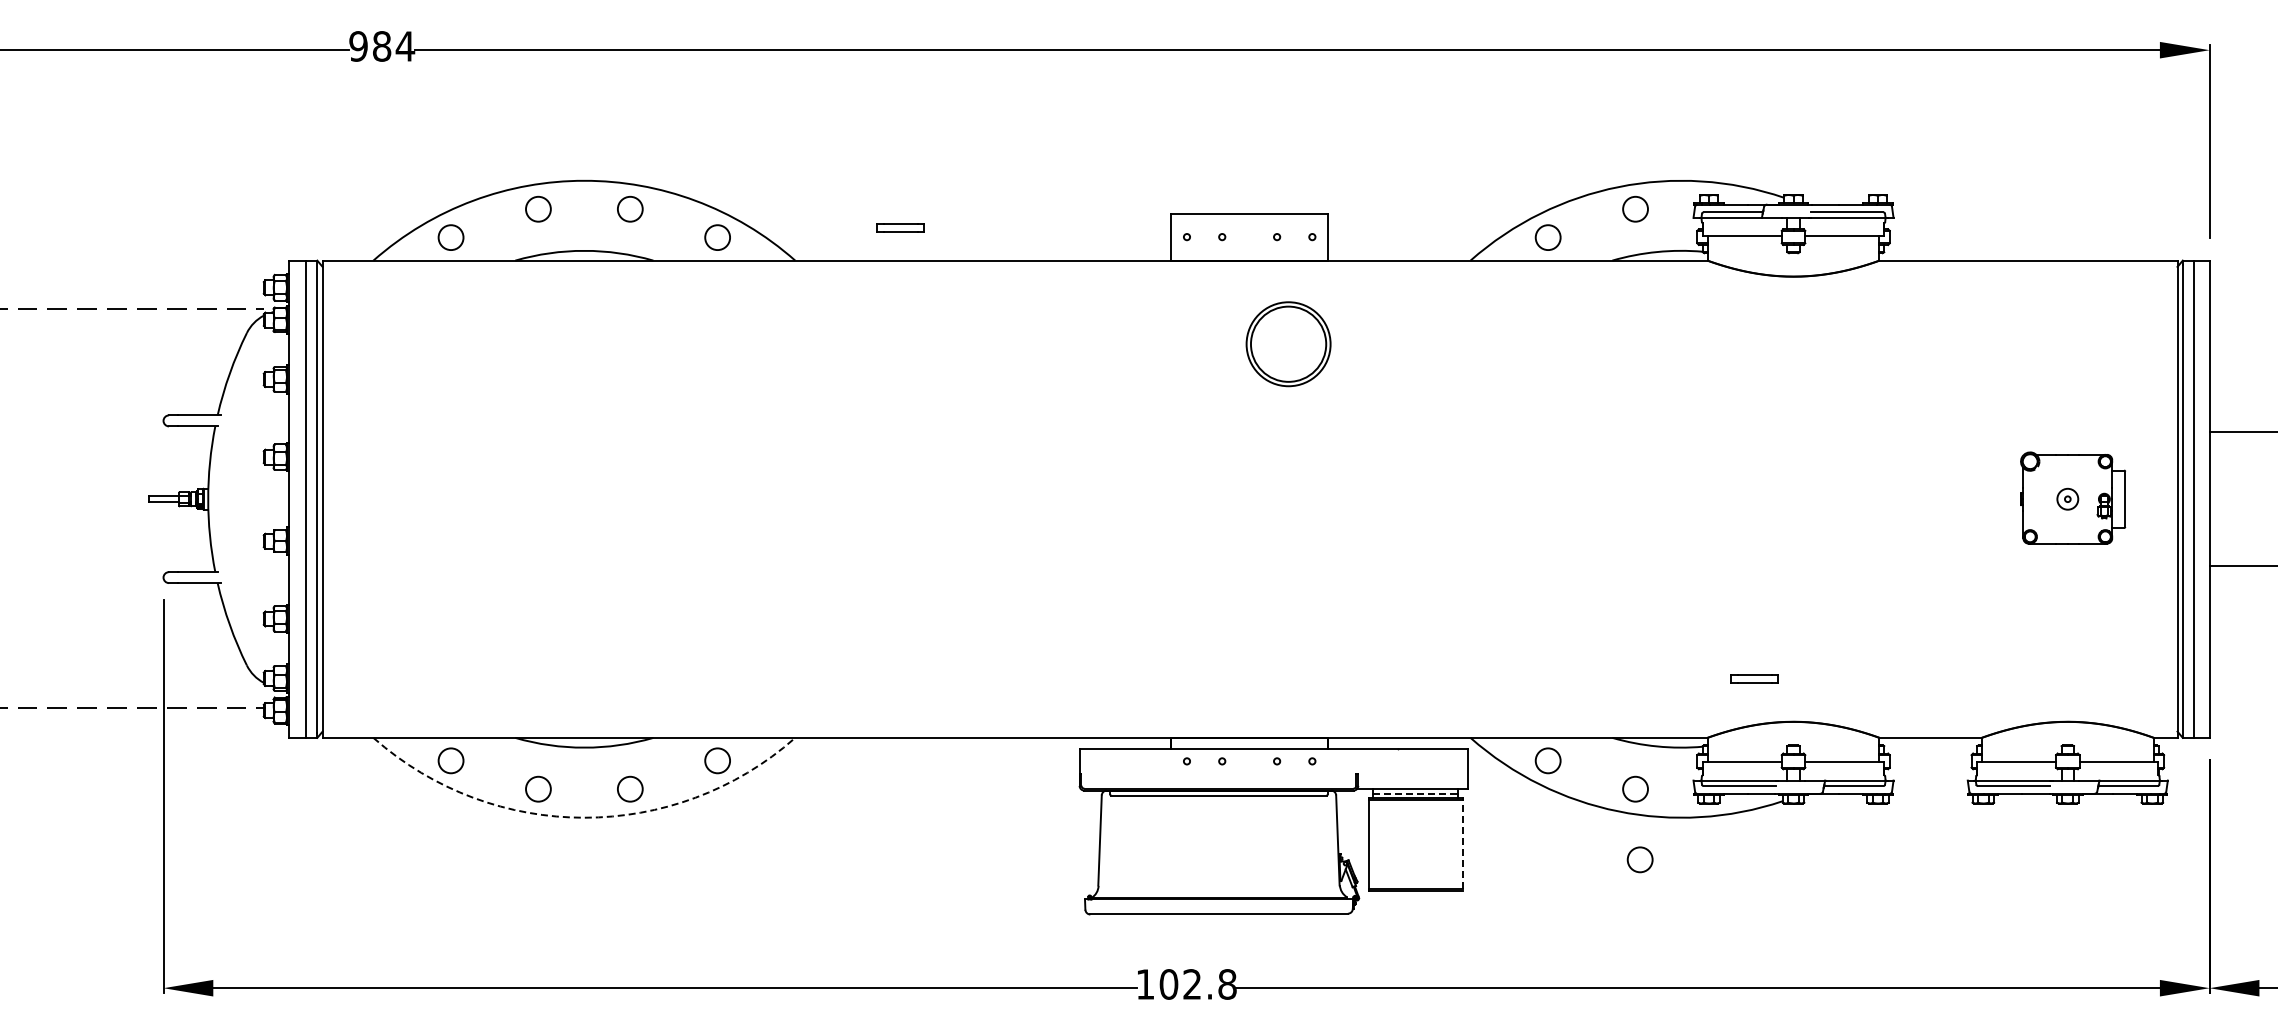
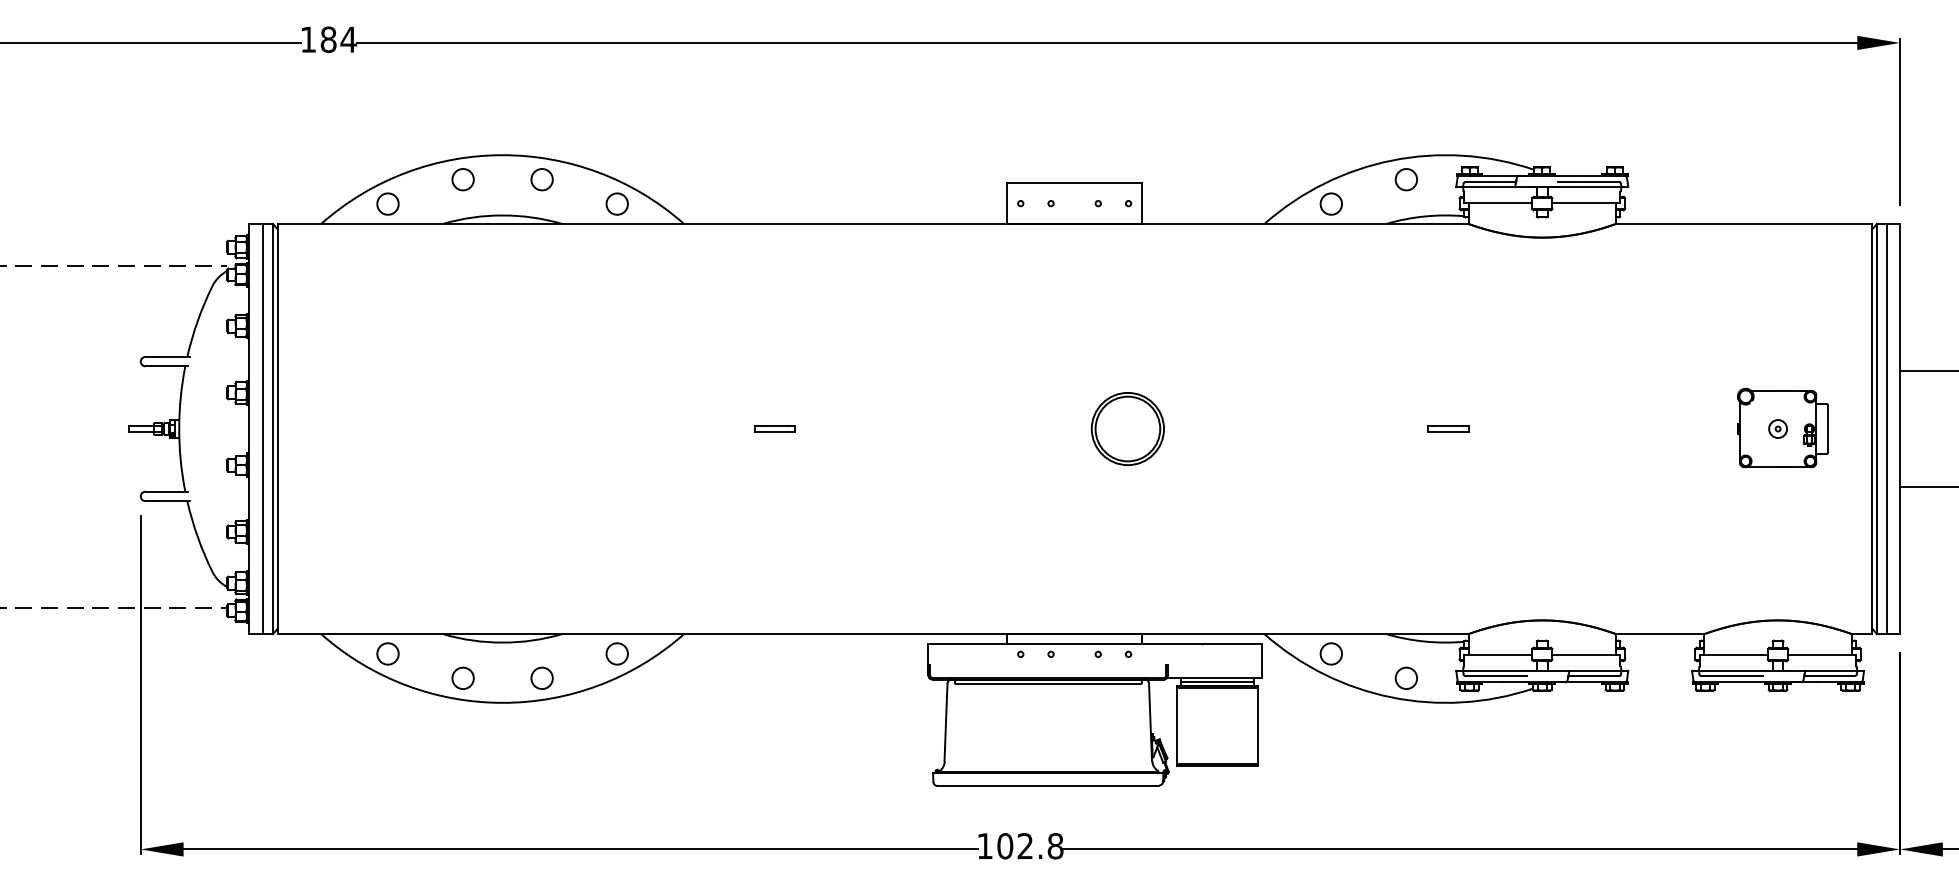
text: (358, 46) -> (308, 39), 984 -> 184
part: (900, 227) -> (774, 428), moved
part: (1288, 344) -> (1127, 429), moved
part: (1754, 678) -> (1448, 428), moved
line: (1415, 793) -> (1217, 682), dashed -> solid
arc: (584, 817) -> (502, 702), dashed -> solid
line: (1462, 844) -> (1257, 725), dashed -> solid
circle: (1639, 859) -> (1409, 738), removed

